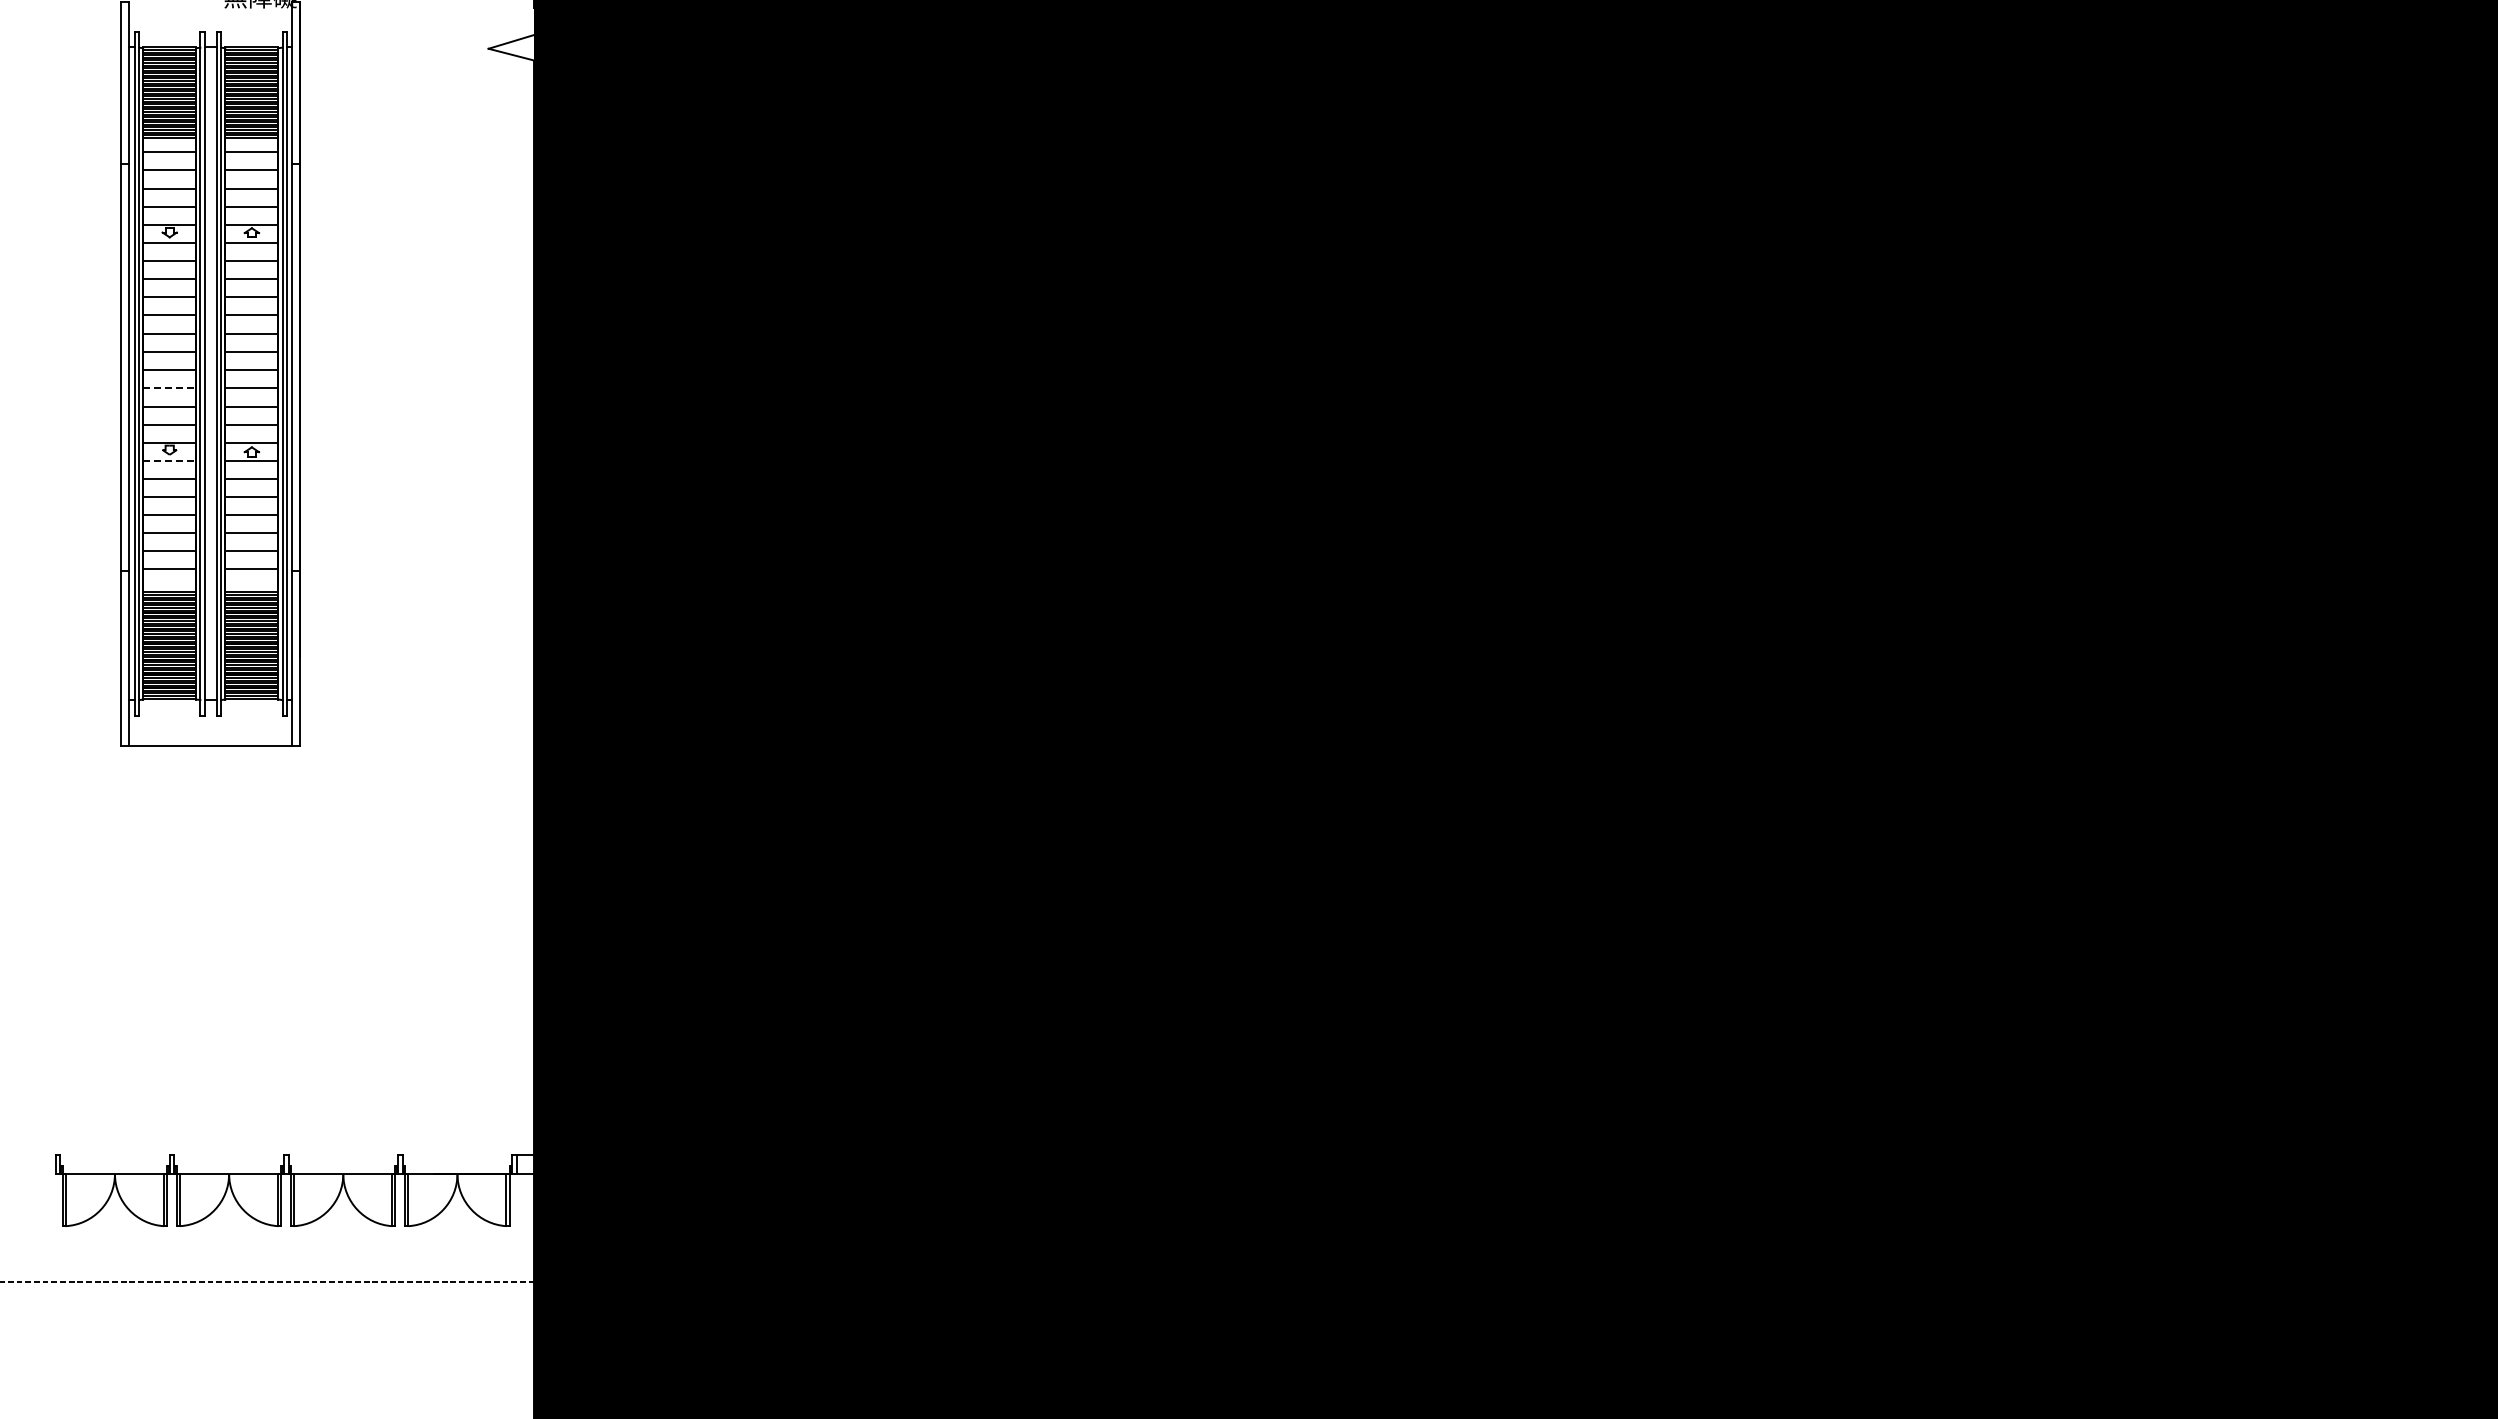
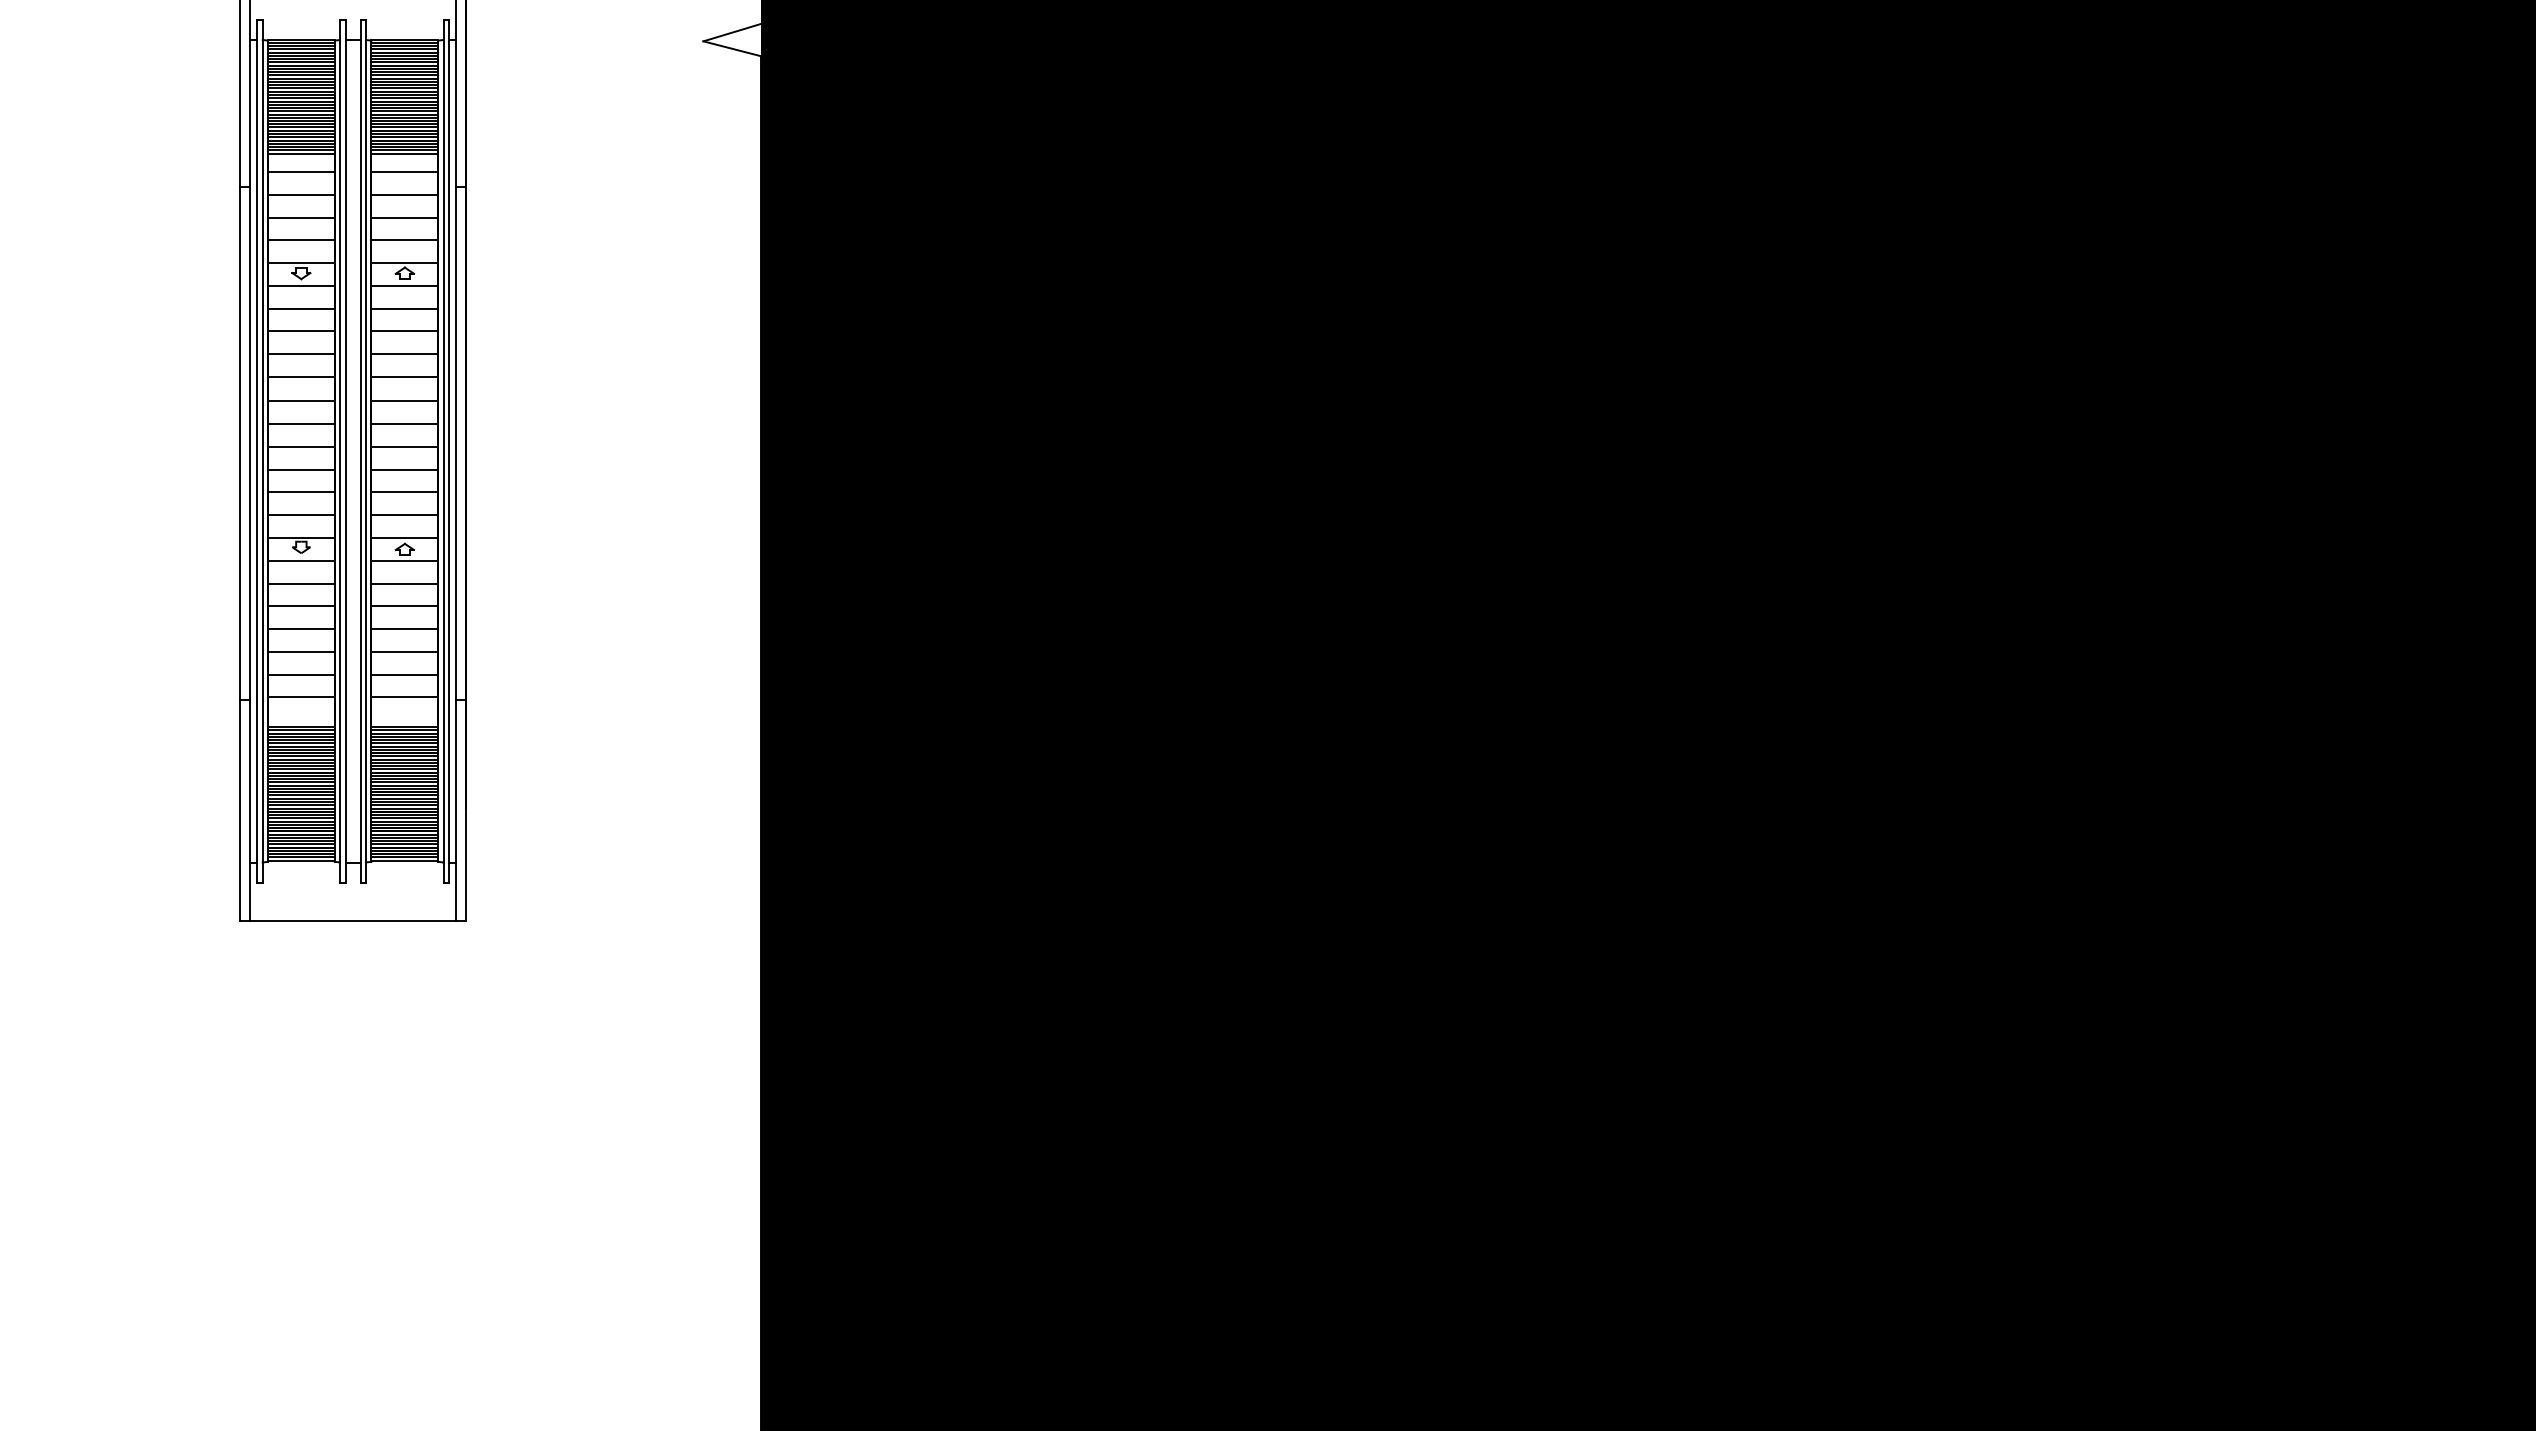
line: (169, 388) -> (301, 469), dashed -> solid
line: (169, 460) -> (301, 560), dashed -> solid

